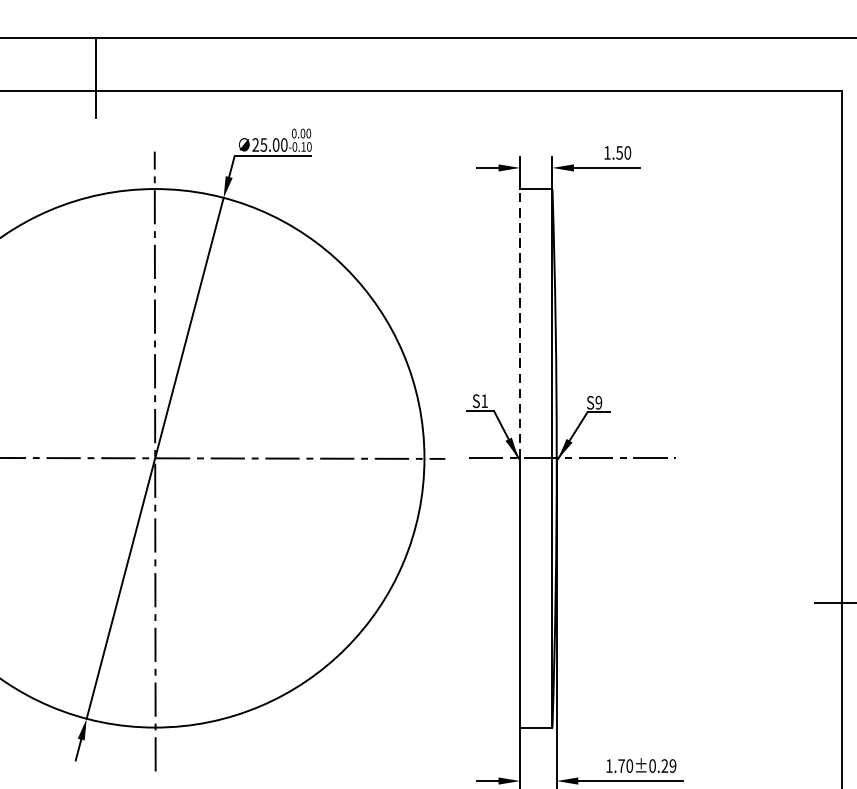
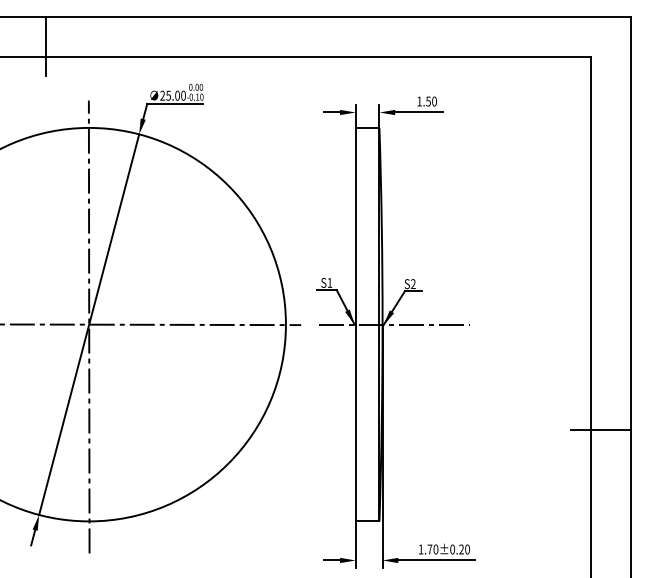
line: (519, 322) -> (355, 225), dashed -> solid
text: (599, 403) -> (413, 284), S9 -> S2
text: (672, 766) -> (467, 549), 1.70±0.29 -> 1.70±0.20

